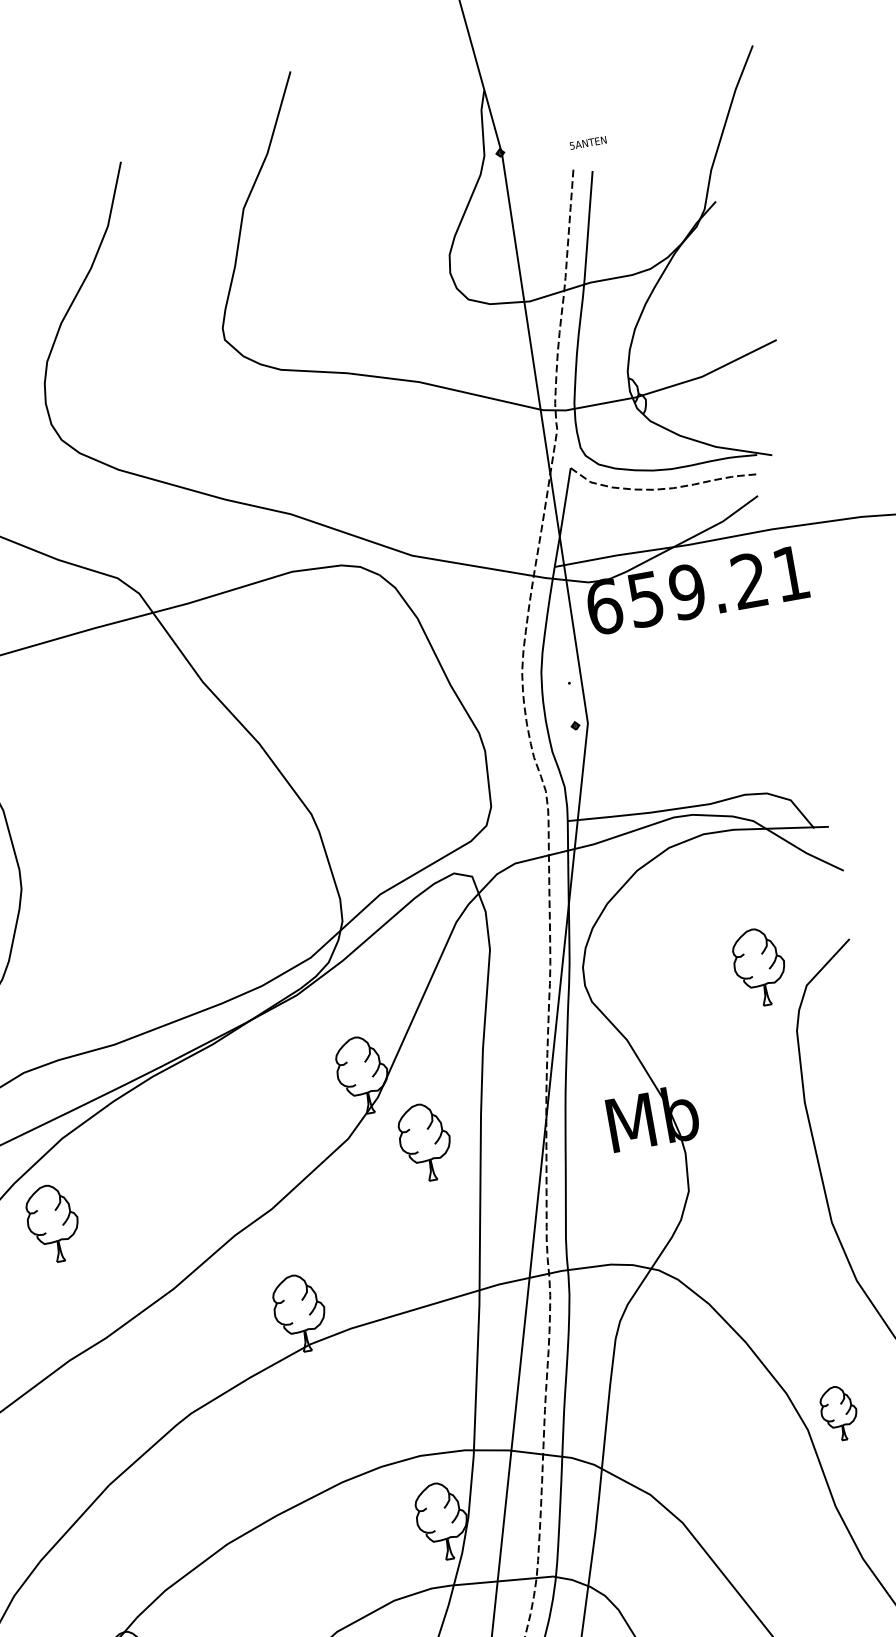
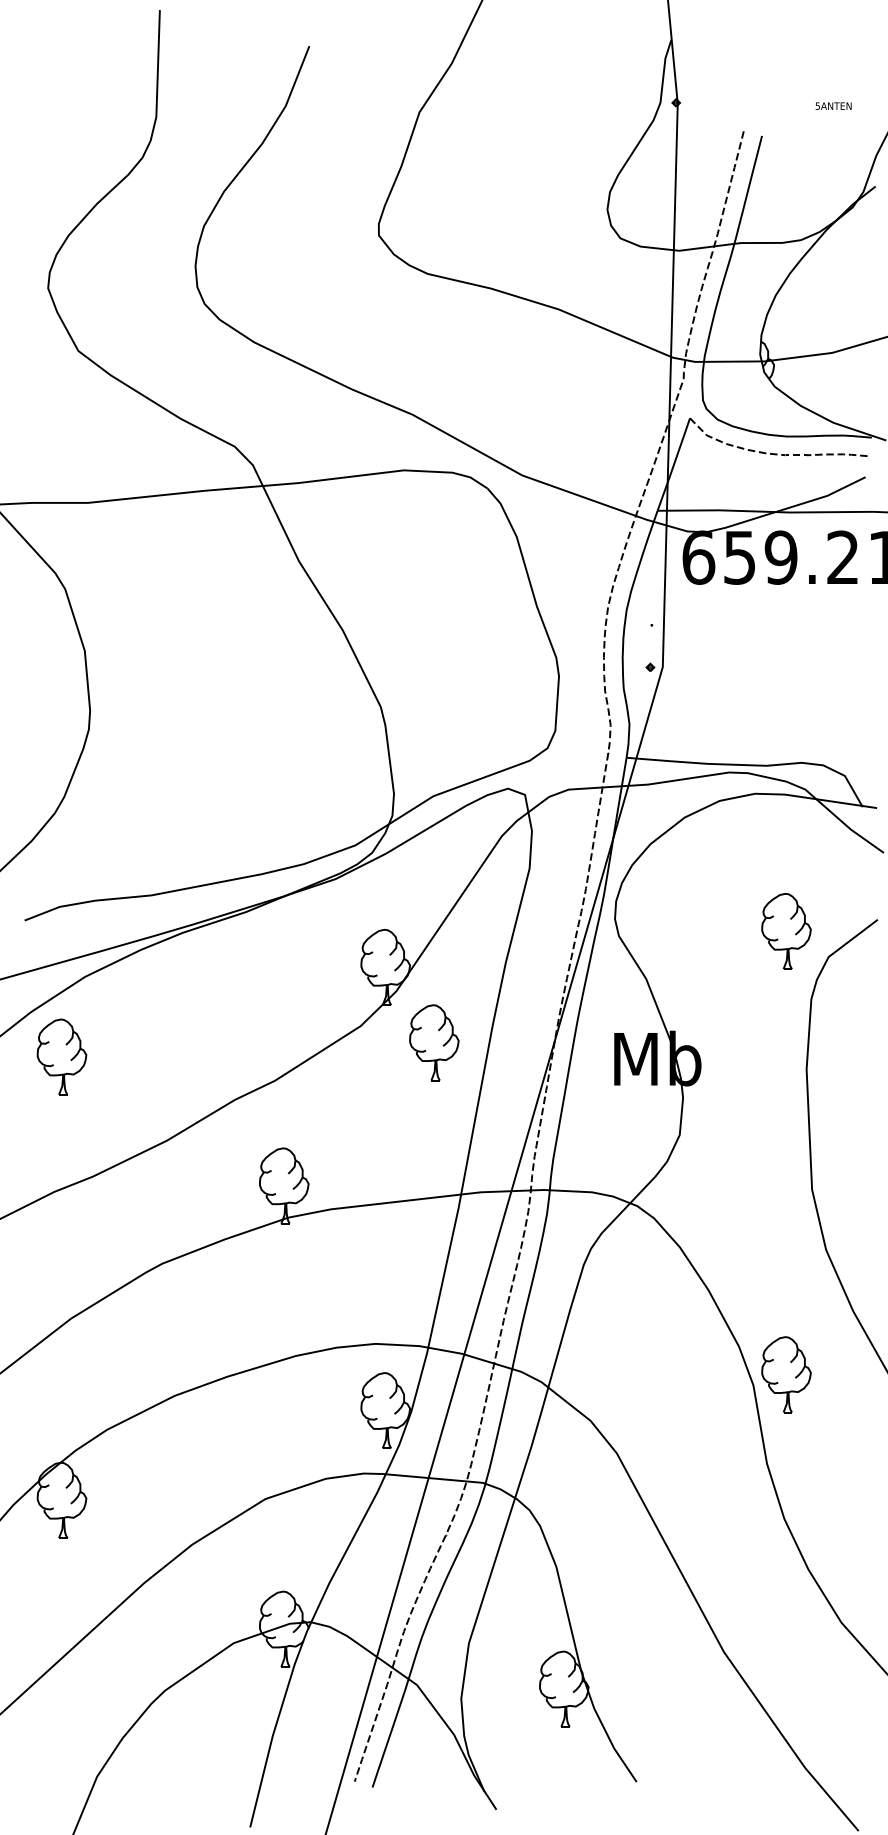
text: (587, 142) -> (833, 105), moved
part: (839, 1413) -> (786, 1374), size x1.43

